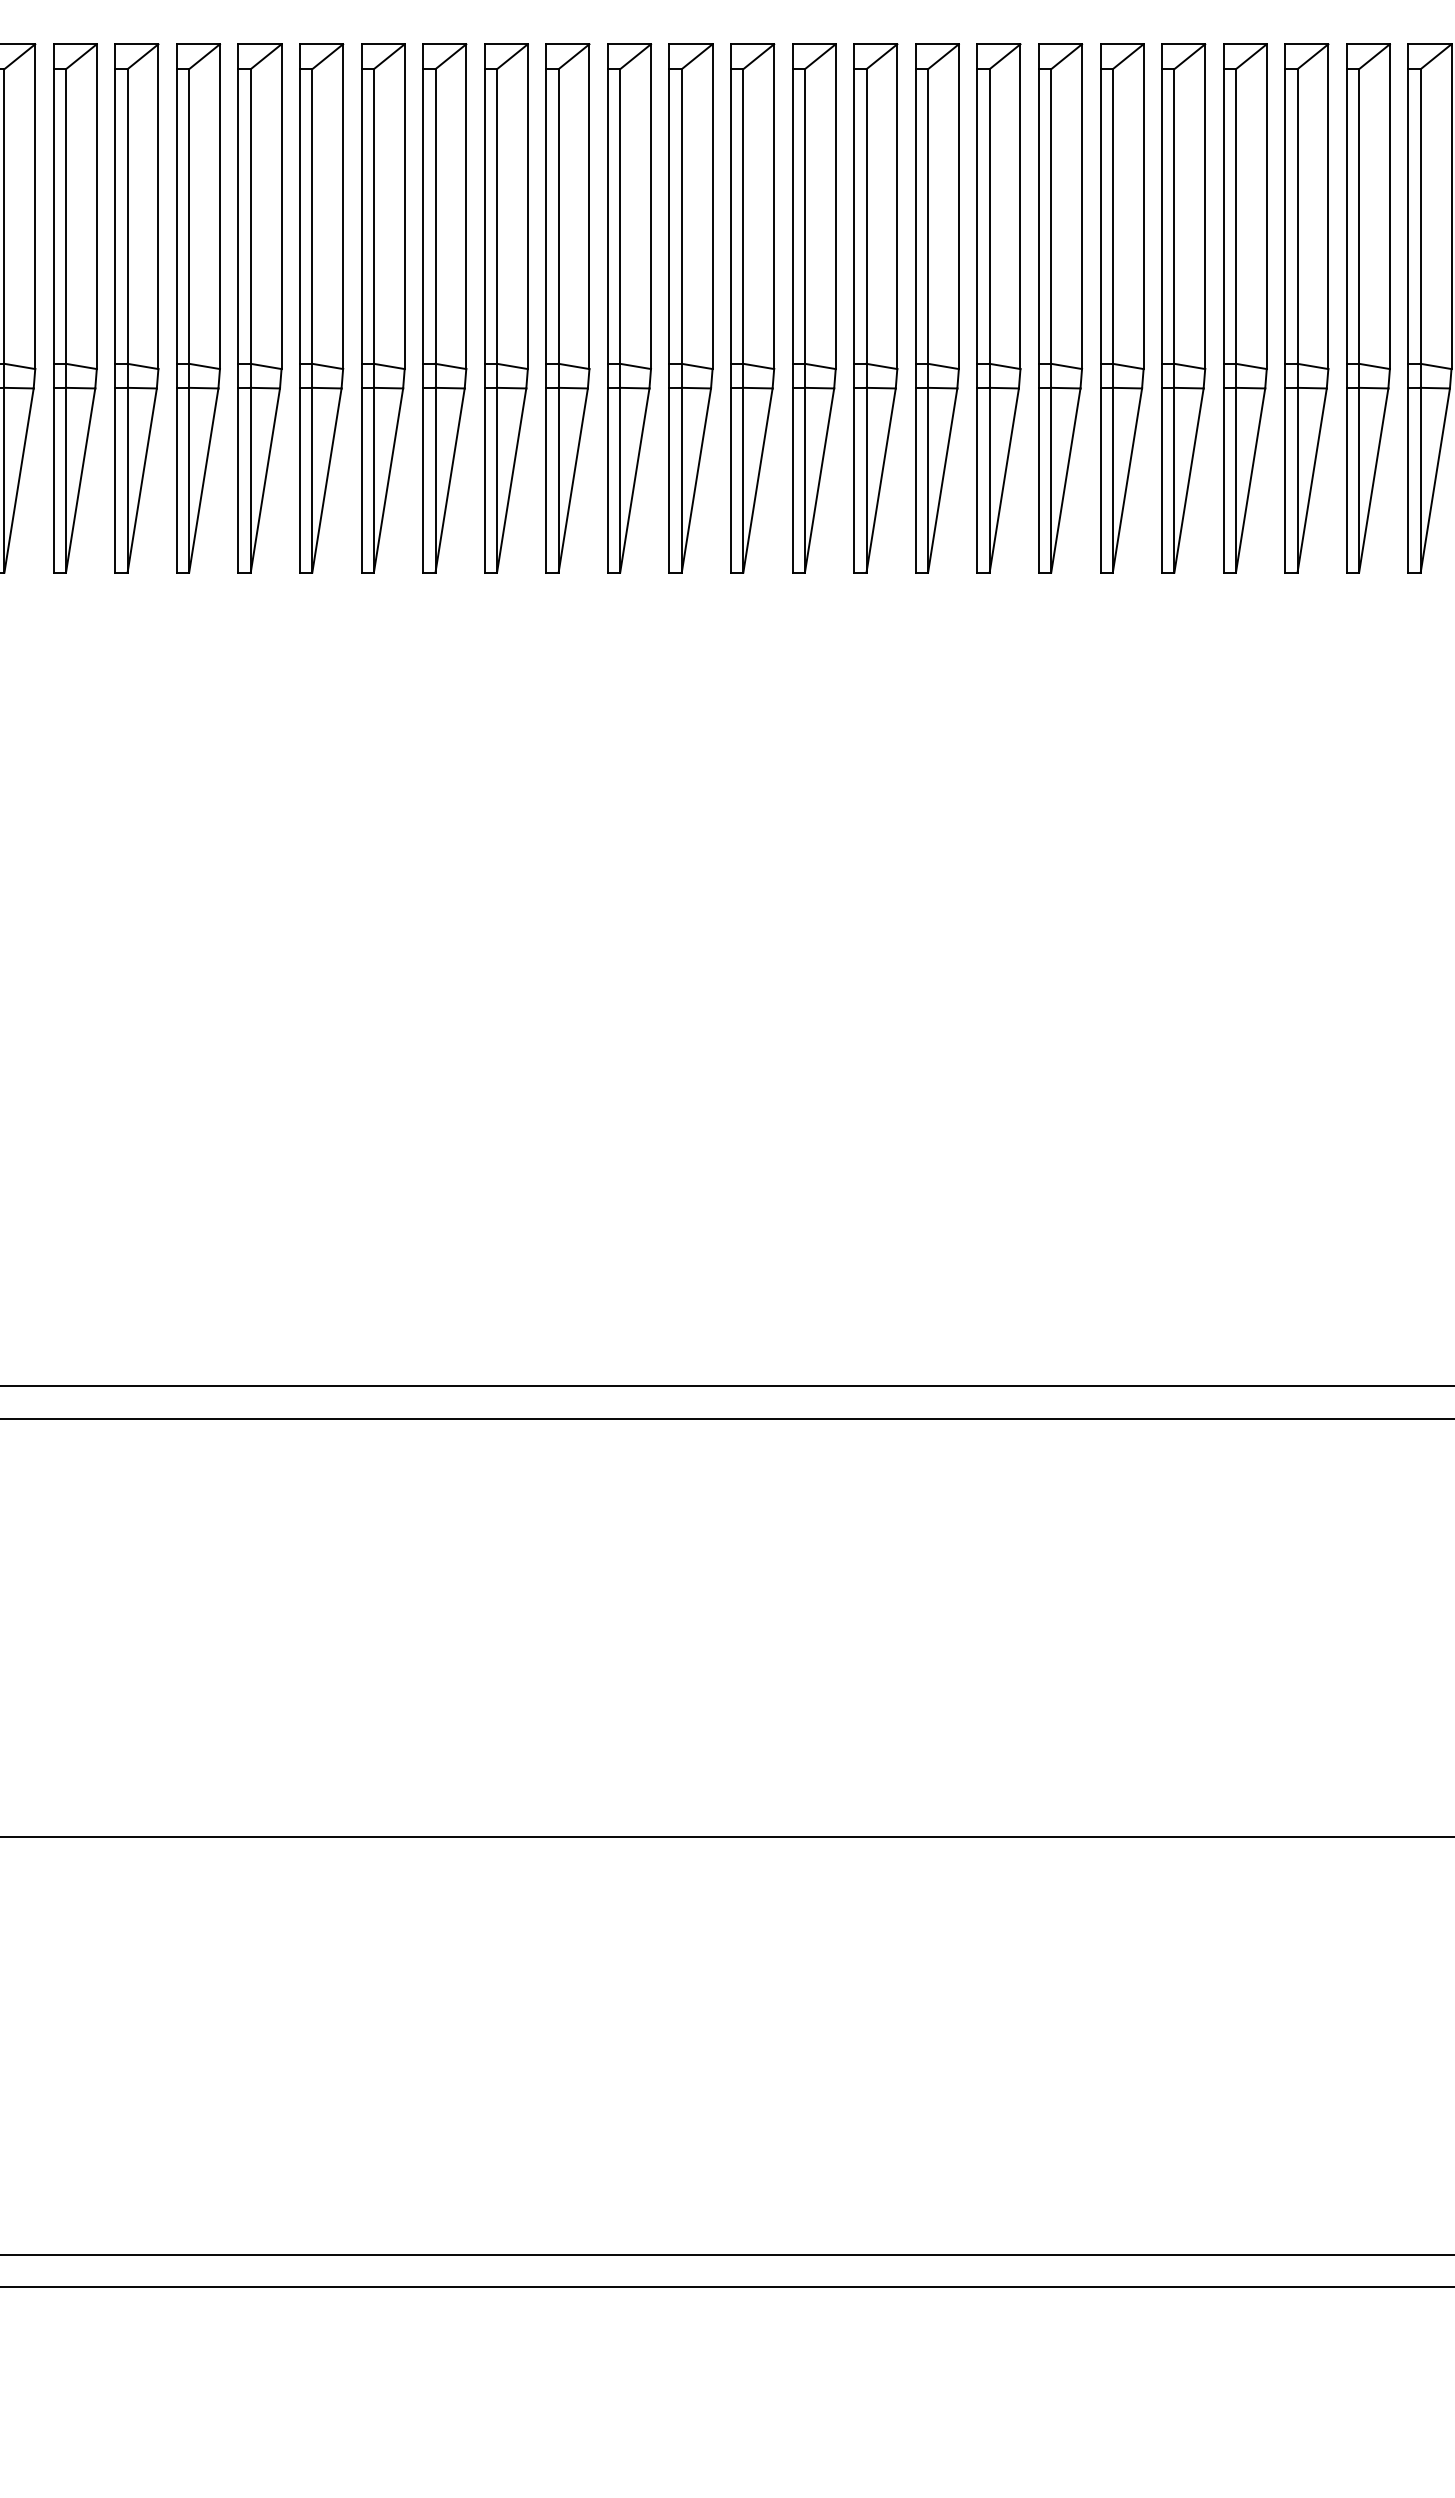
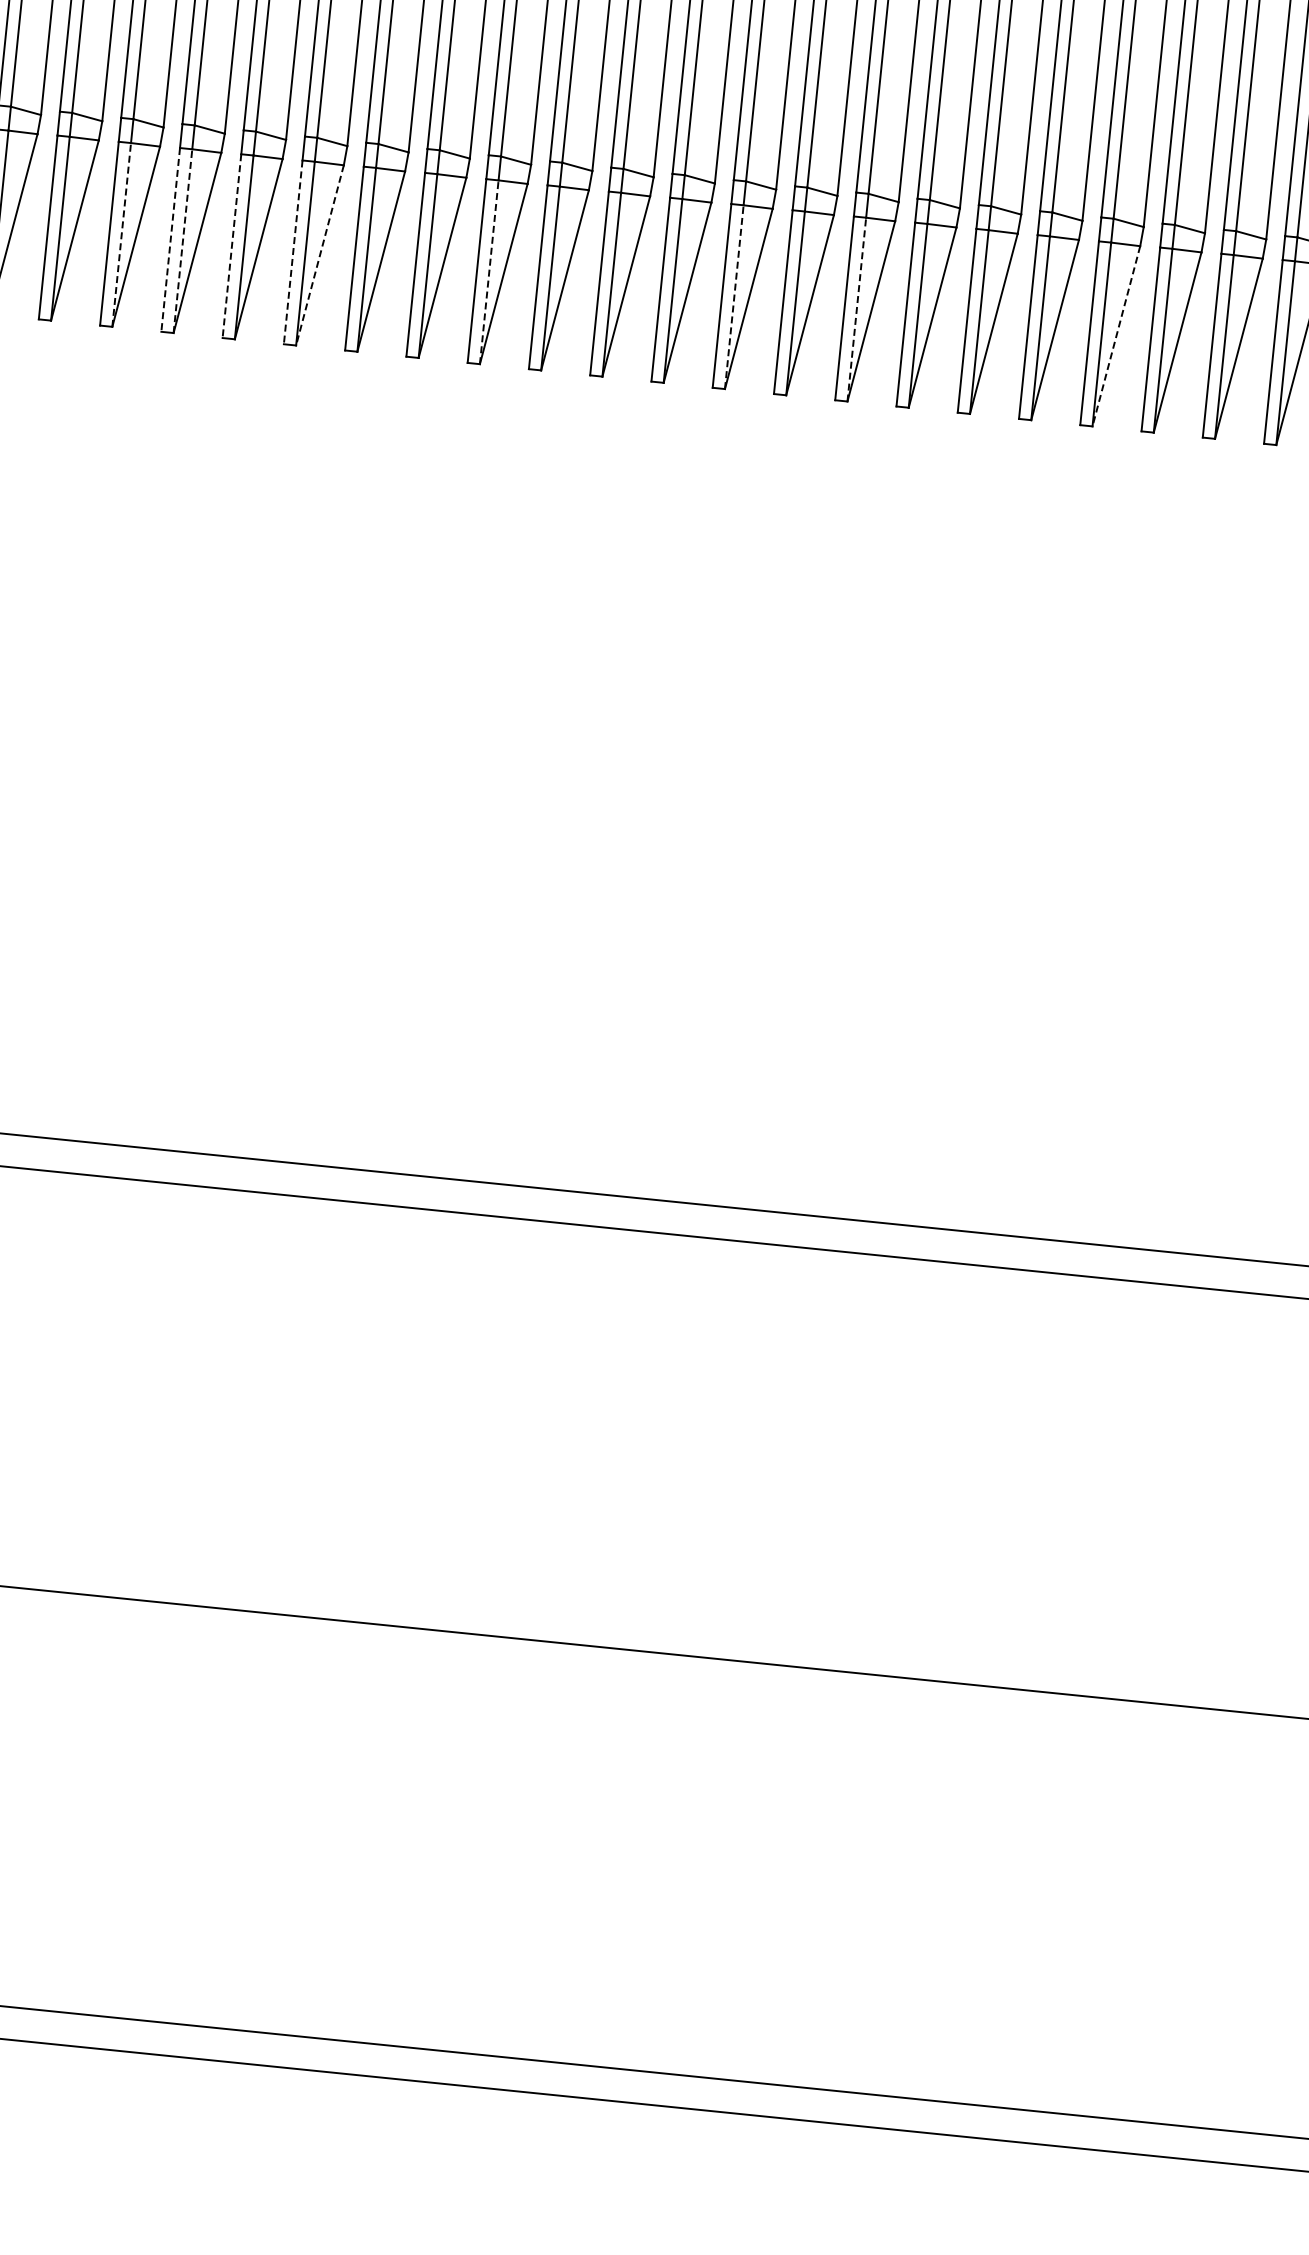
line: (4, 479) -> (121, 234), solid -> dashed
line: (66, 479) -> (183, 240), solid -> dashed
line: (373, 479) -> (488, 271), solid -> dashed
line: (620, 479) -> (734, 296), solid -> dashed
line: (743, 479) -> (857, 308), solid -> dashed
line: (53, 480) -> (170, 240), solid -> dashed
line: (115, 480) -> (232, 246), solid -> dashed
line: (176, 480) -> (292, 252), solid -> dashed
line: (203, 481) -> (319, 256), solid -> dashed
line: (1004, 481) -> (1116, 337), solid -> dashed

